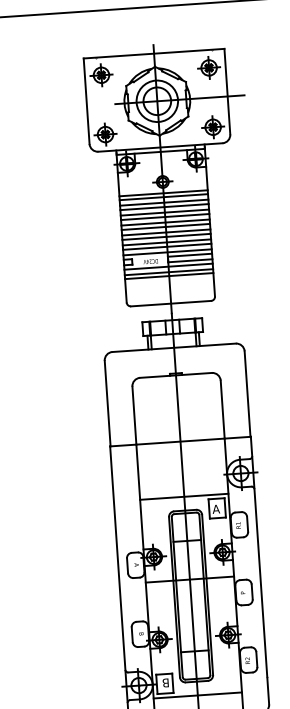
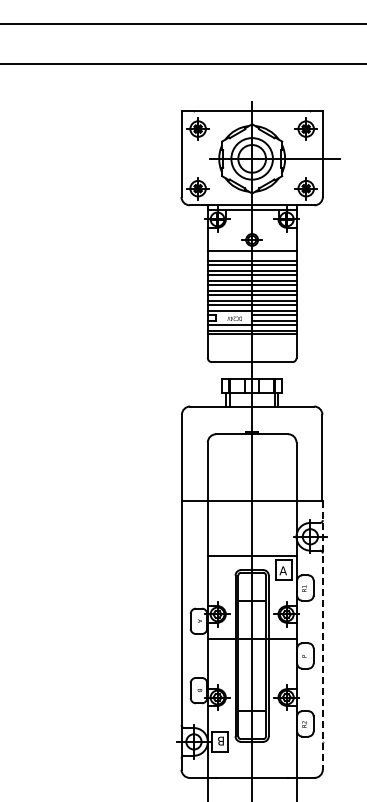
line: (163, 197) -> (251, 255), removed
line: (259, 570) -> (322, 635), solid -> dashed
line: (197, 695) -> (251, 755), removed

